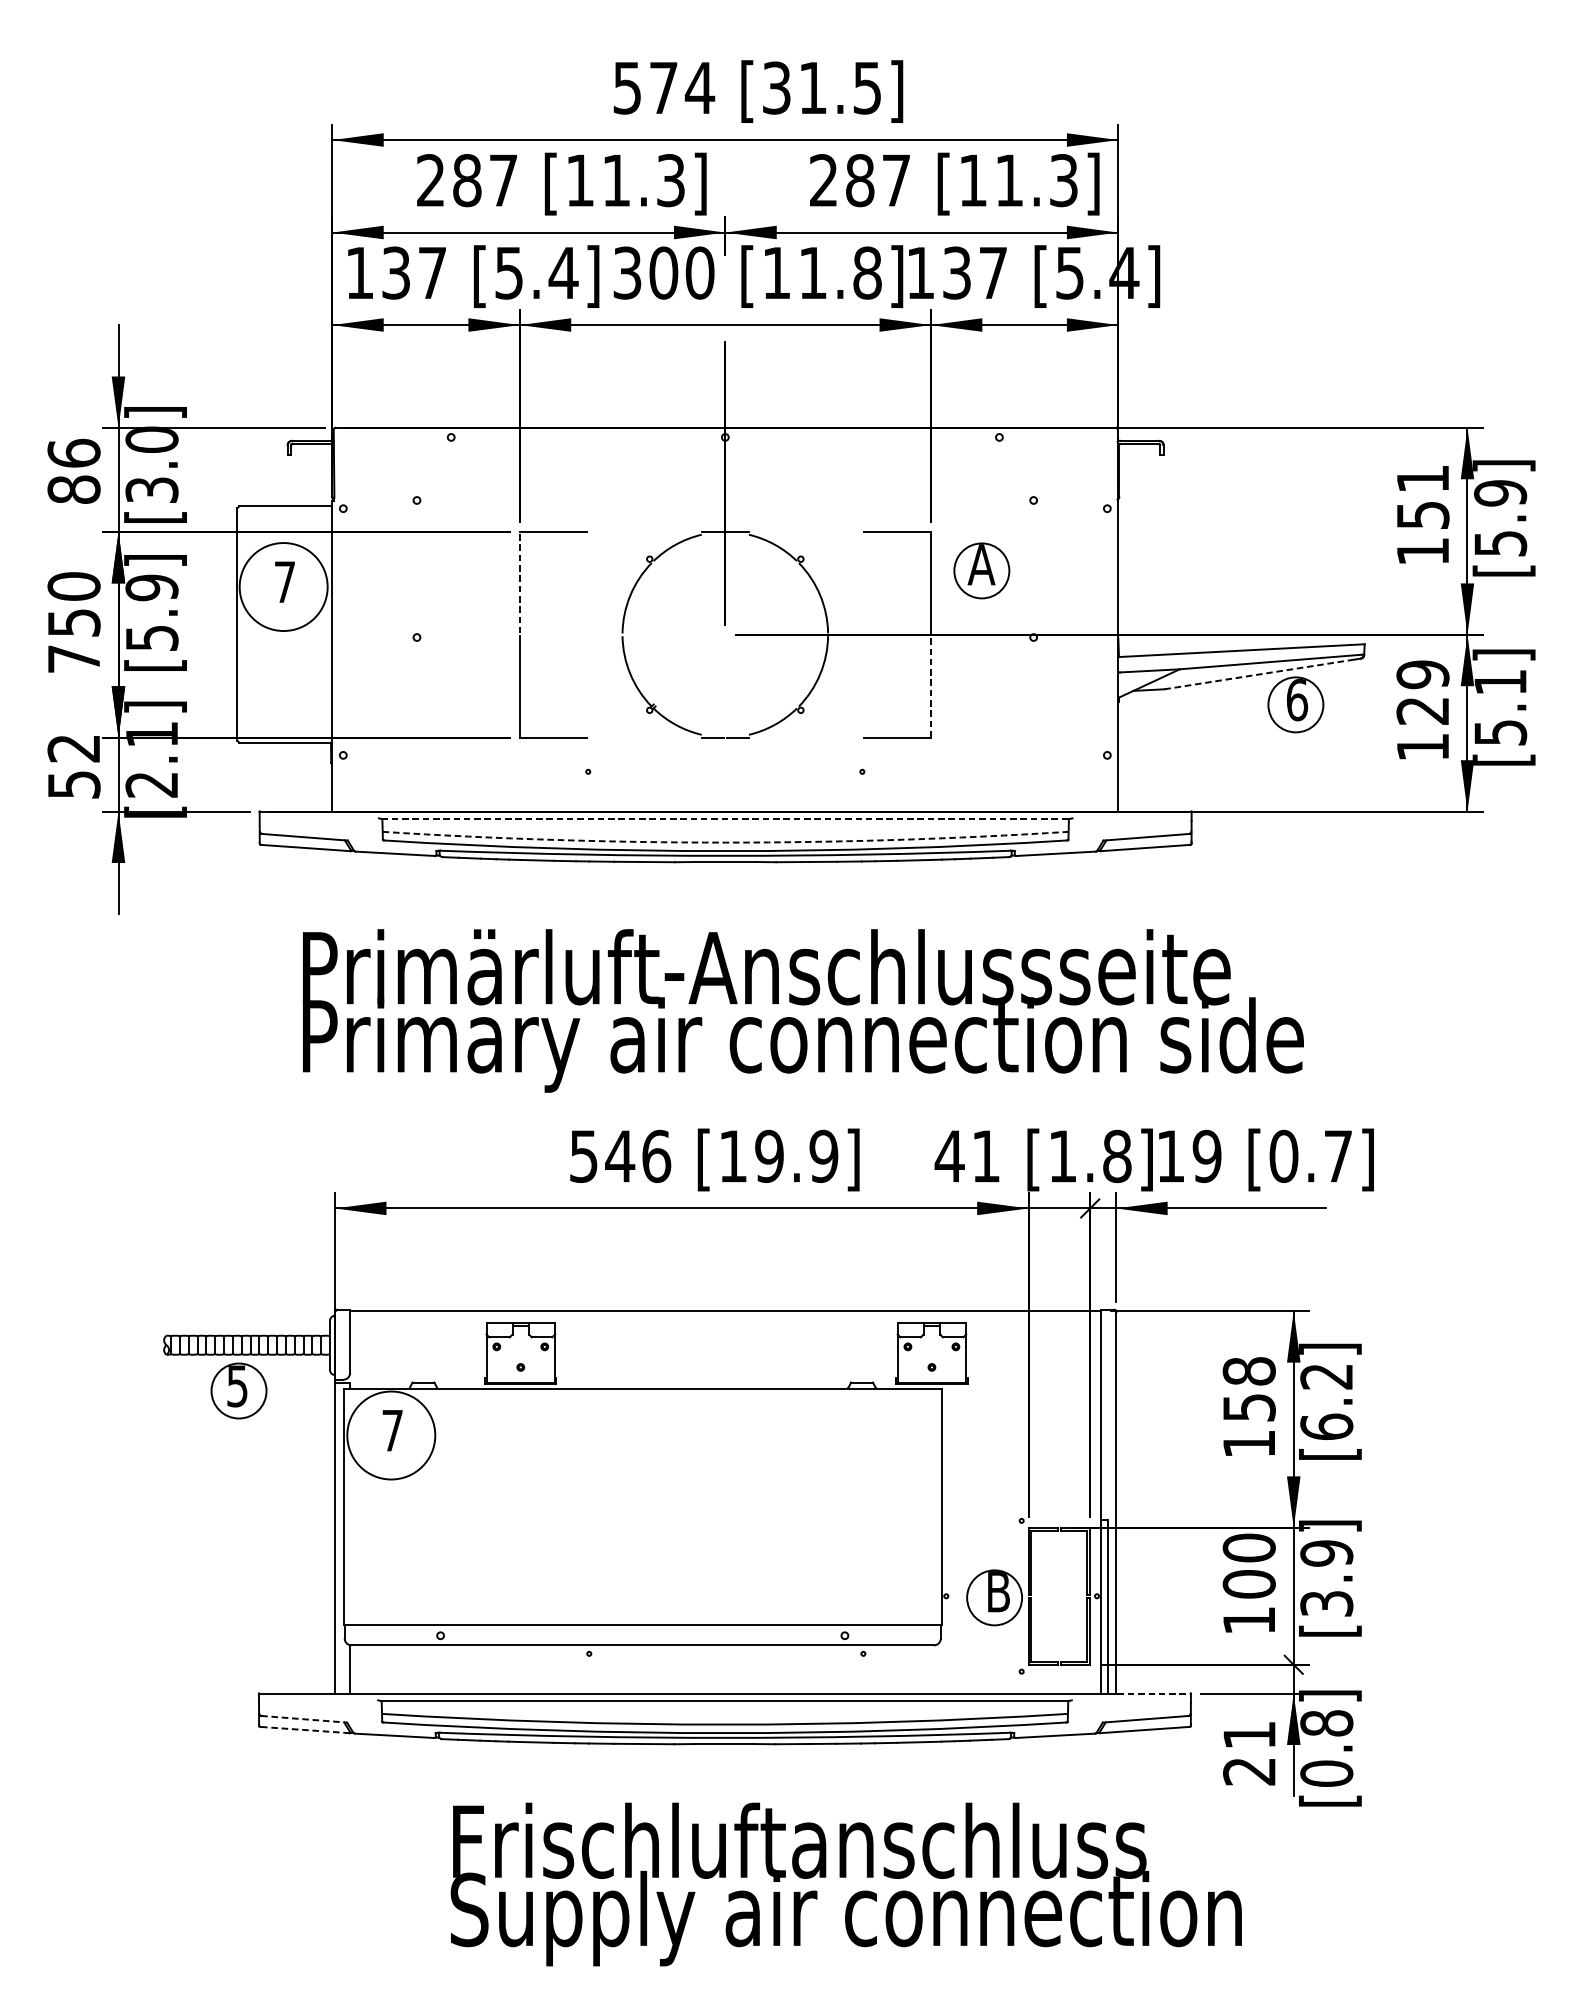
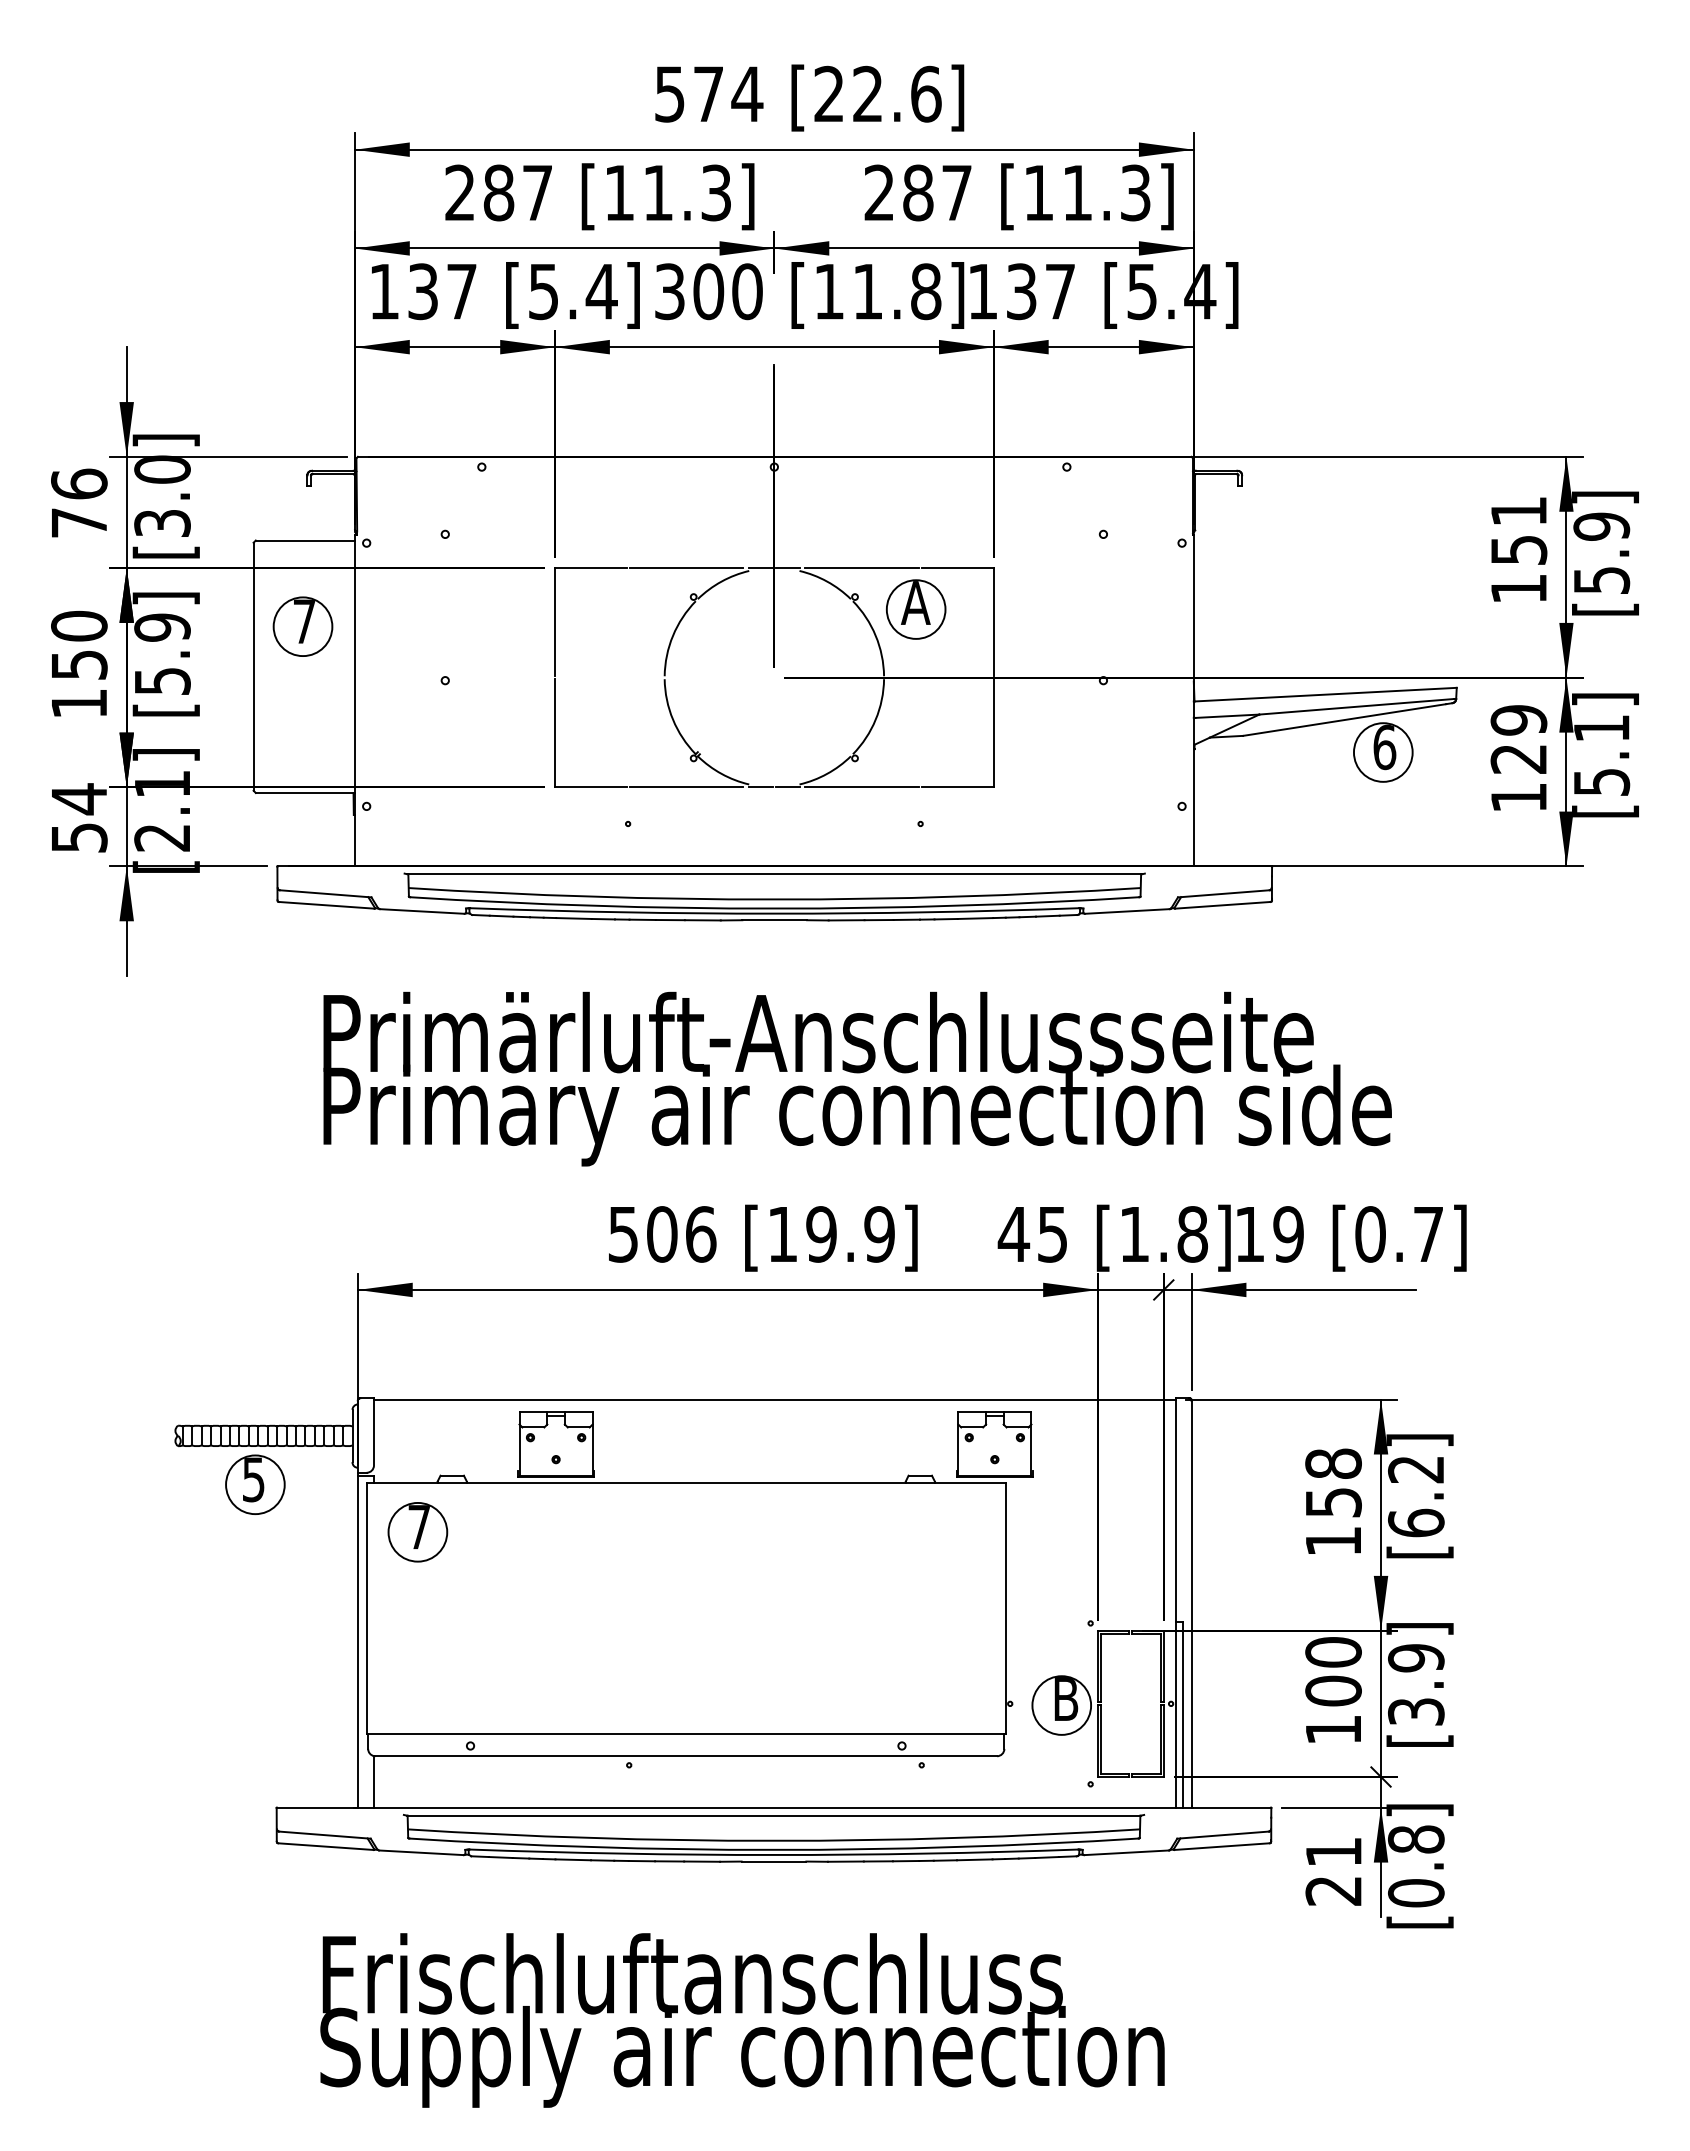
text: (821, 87) -> (877, 93), [31.5] -> [22.6]
text: (74, 489) -> (79, 522), 86 -> 76
line: (642, 532) -> (686, 568), added
line: (807, 532) -> (862, 568), added
part: (981, 570) -> (915, 609), moved
line: (519, 582) -> (554, 621), dashed -> solid
circle: (283, 586) -> (302, 626), size x0.62
text: (74, 658) -> (79, 703), 750 -> 150
line: (1259, 674) -> (1344, 720), dashed -> solid
line: (930, 686) -> (993, 732), dashed -> solid
line: (642, 737) -> (686, 787), added
line: (807, 737) -> (862, 787), added
text: (73, 748) -> (78, 799), 52 -> 54
line: (726, 819) -> (775, 874), dashed -> solid
arc: (725, 842) -> (774, 899), dashed -> solid
text: (620, 1156) -> (662, 1234), 546 -> 506
text: (985, 1156) -> (1052, 1234), 41 -> 45
circle: (390, 1434) -> (417, 1531), size x0.62
line: (1154, 1693) -> (1232, 1807), dashed -> solid
line: (303, 1719) -> (324, 1835), dashed -> solid
line: (304, 1729) -> (325, 1846), dashed -> solid
text: (846, 1884) -> (742, 2020), moved

